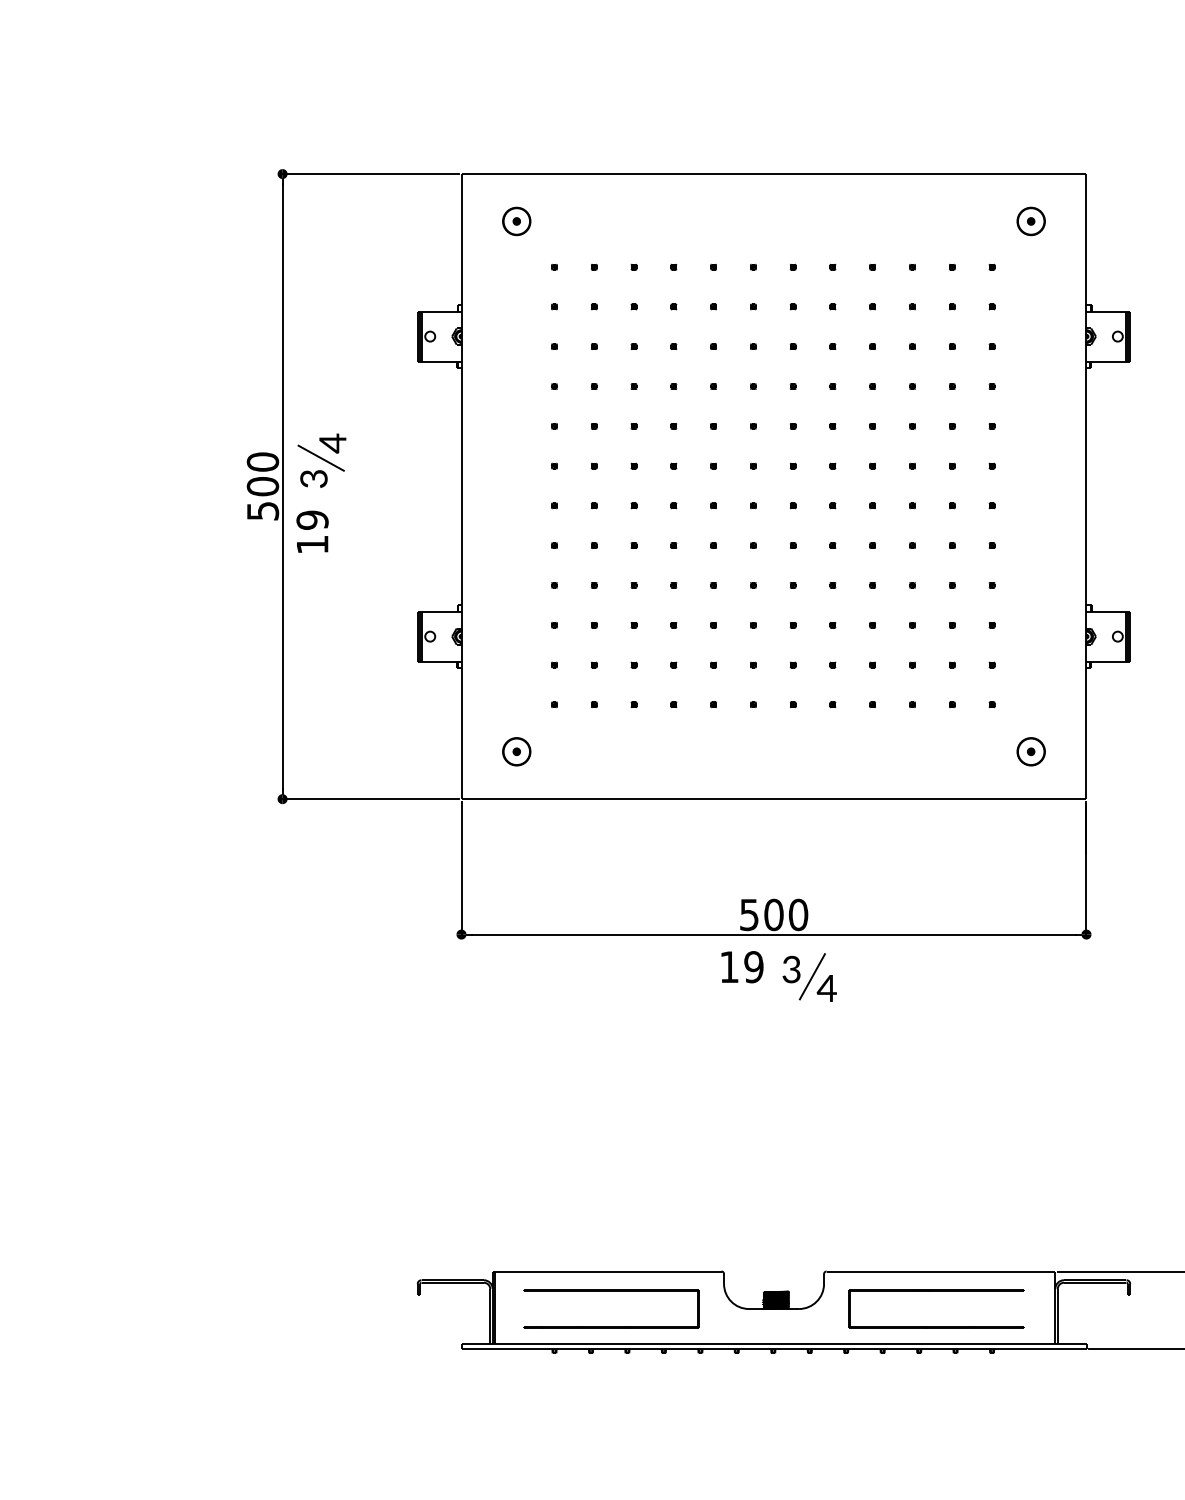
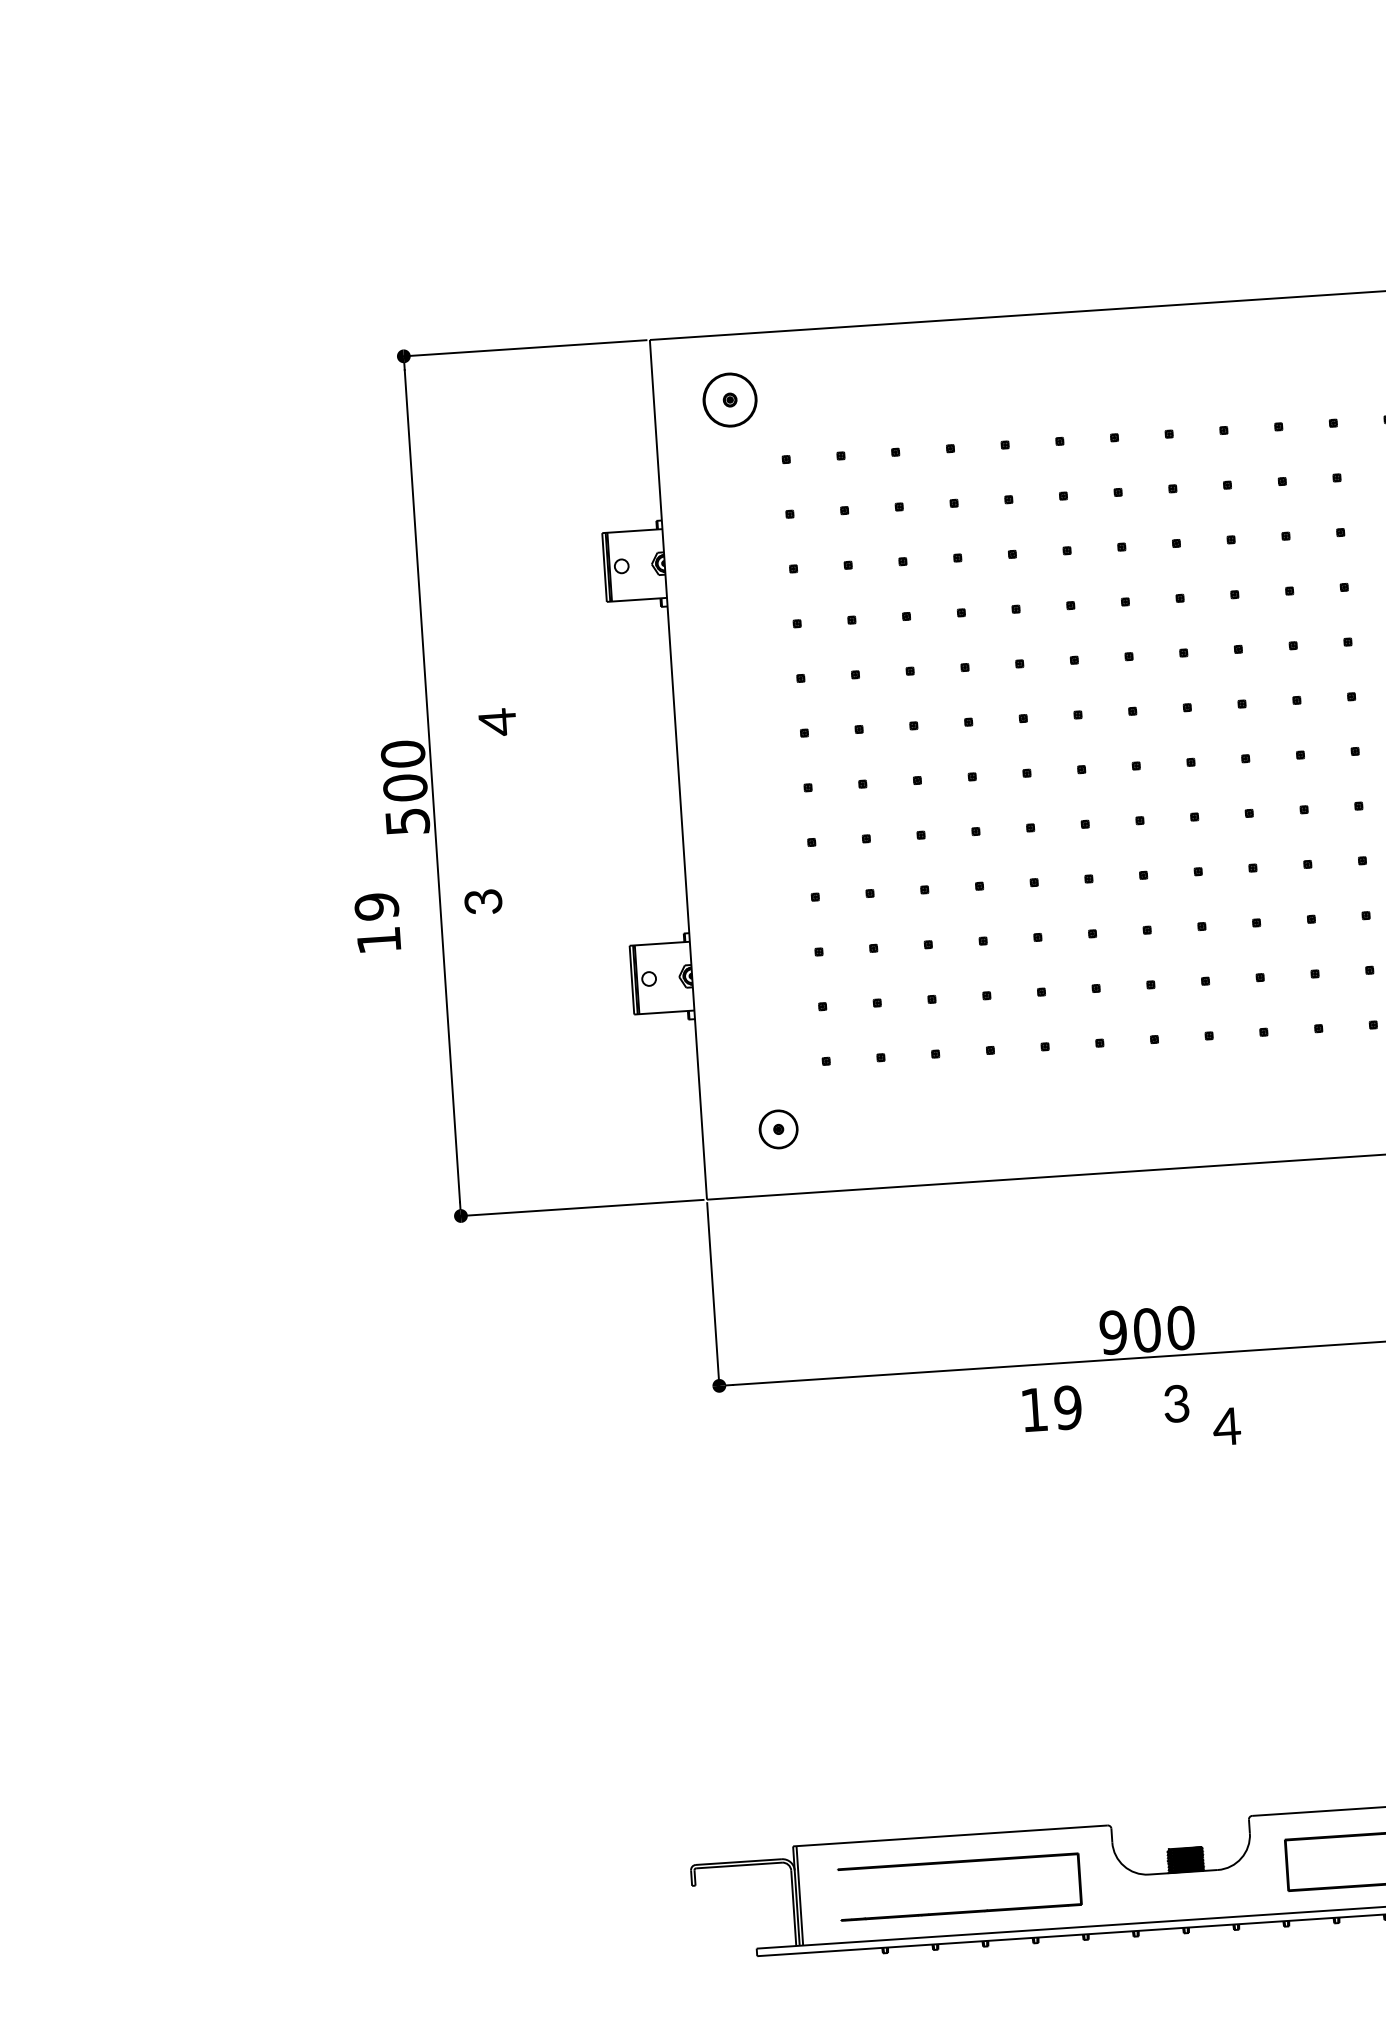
part: (516, 221) -> (729, 400), size x1.4
line: (320, 457) -> (481, 742), removed
text: (313, 478) -> (482, 901), moved
text: (312, 531) -> (377, 922), moved
text: (748, 914) -> (1112, 1332), 500 -> 900
text: (742, 967) -> (1052, 1409), moved
line: (811, 976) -> (1204, 1411), removed

